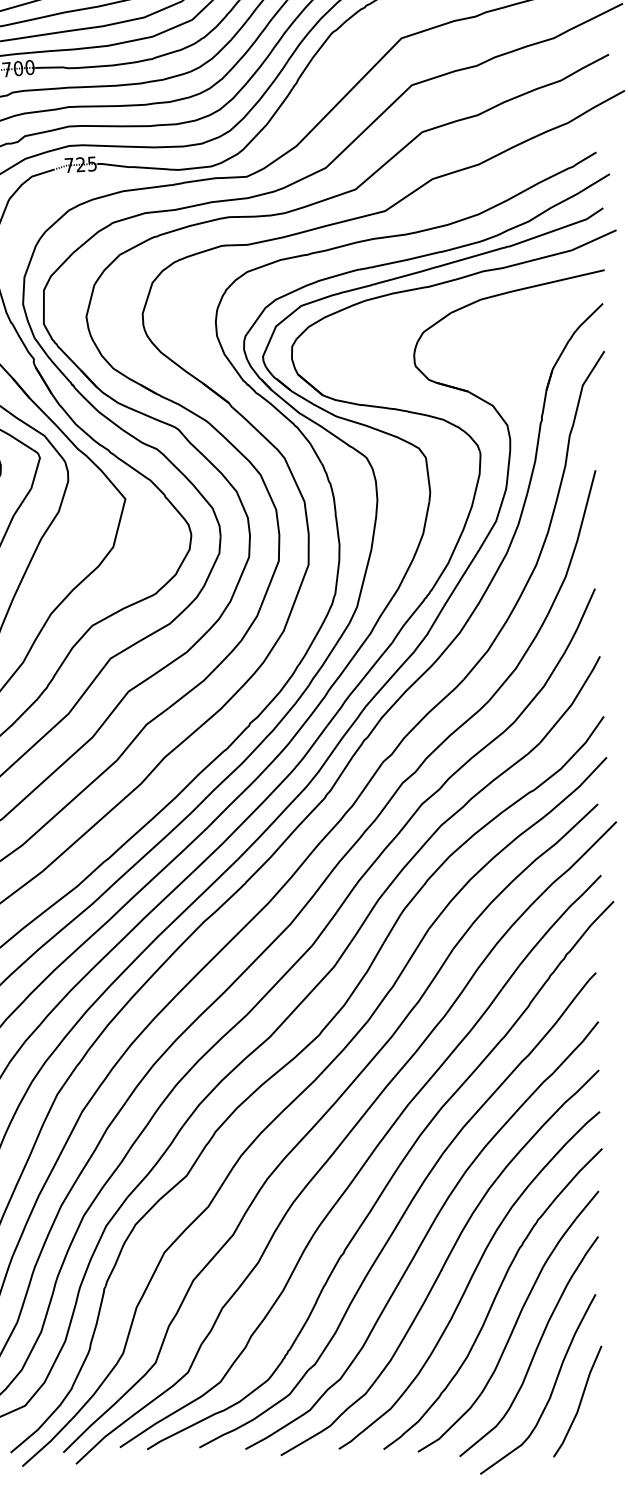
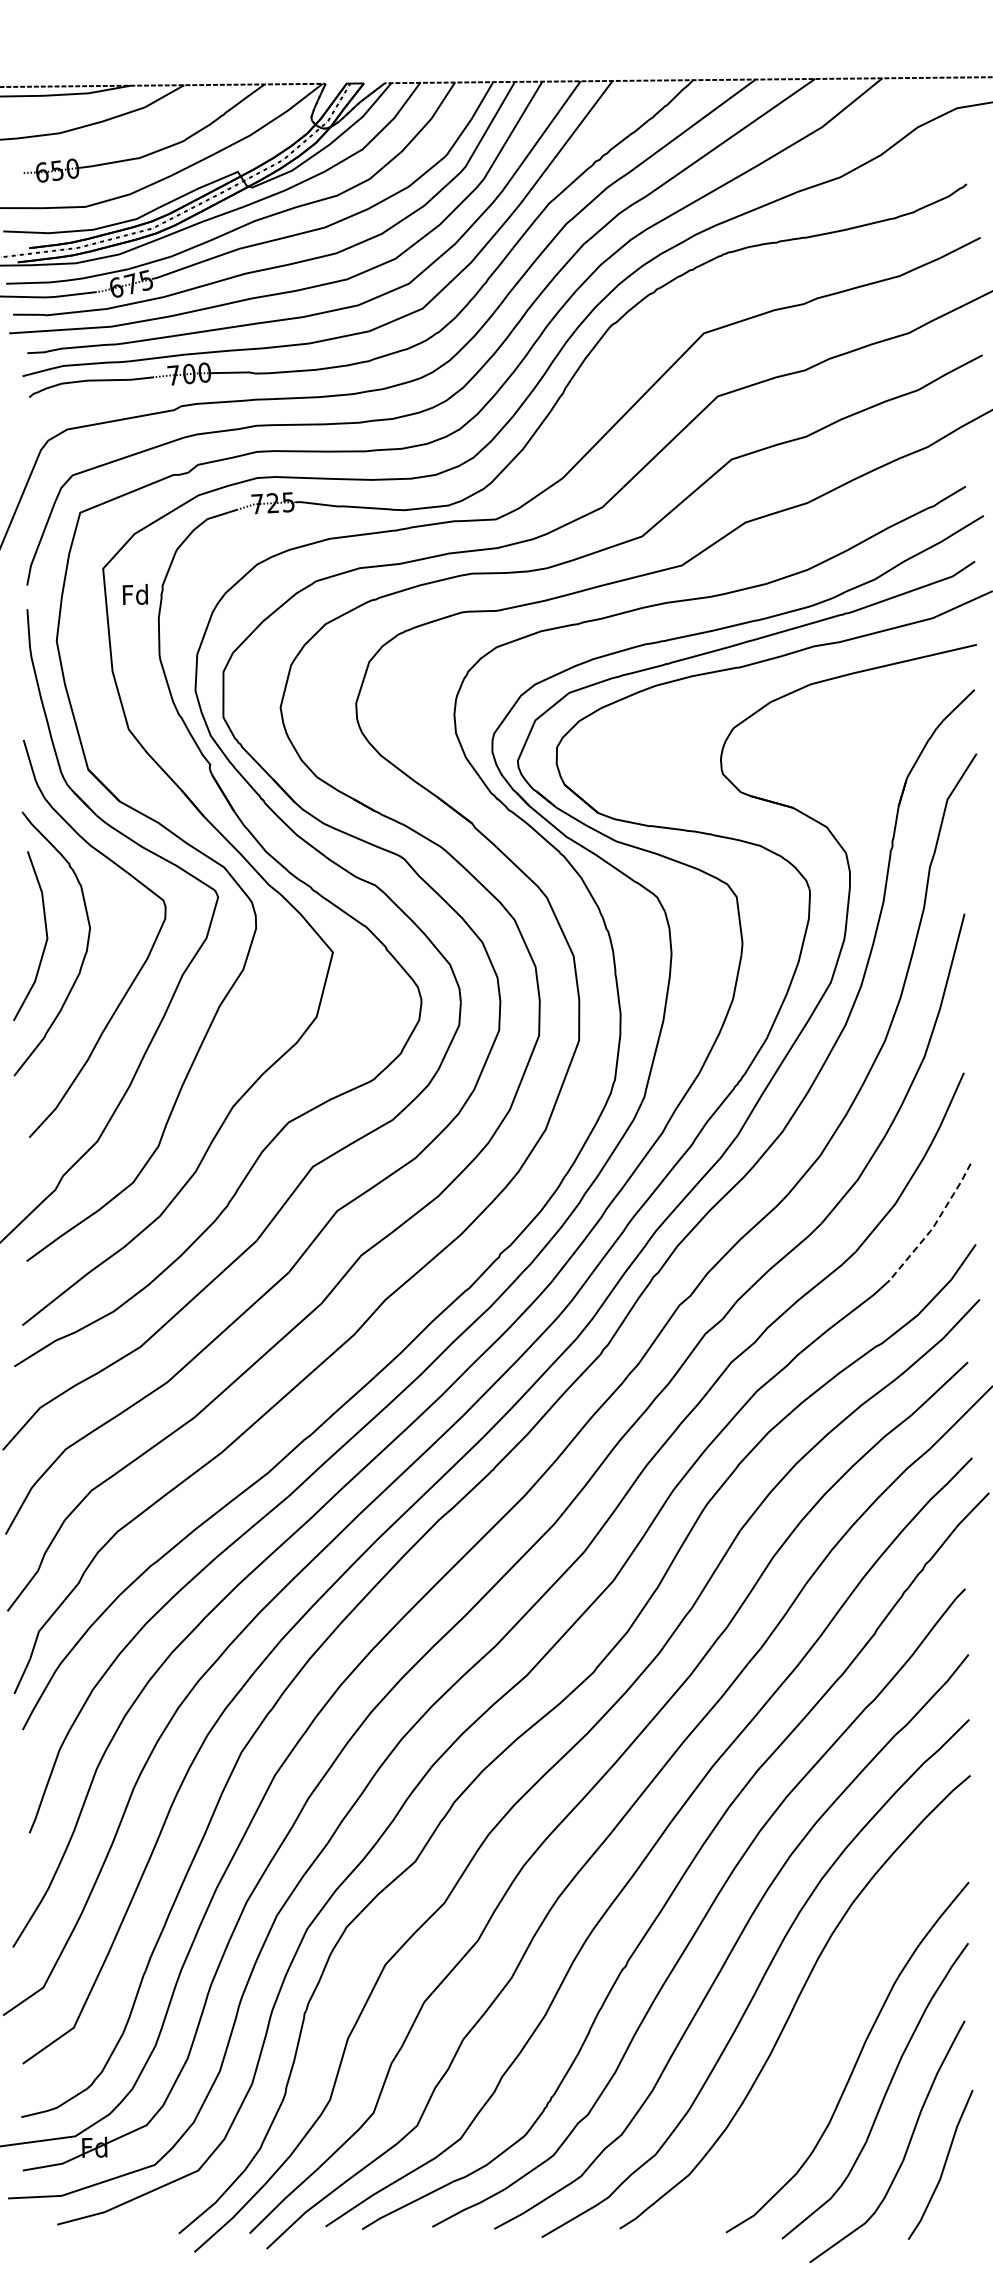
line: (573, 702) -> (934, 1225), solid -> dashed
curve: (493, 1299) -> (827, 2027), removed

